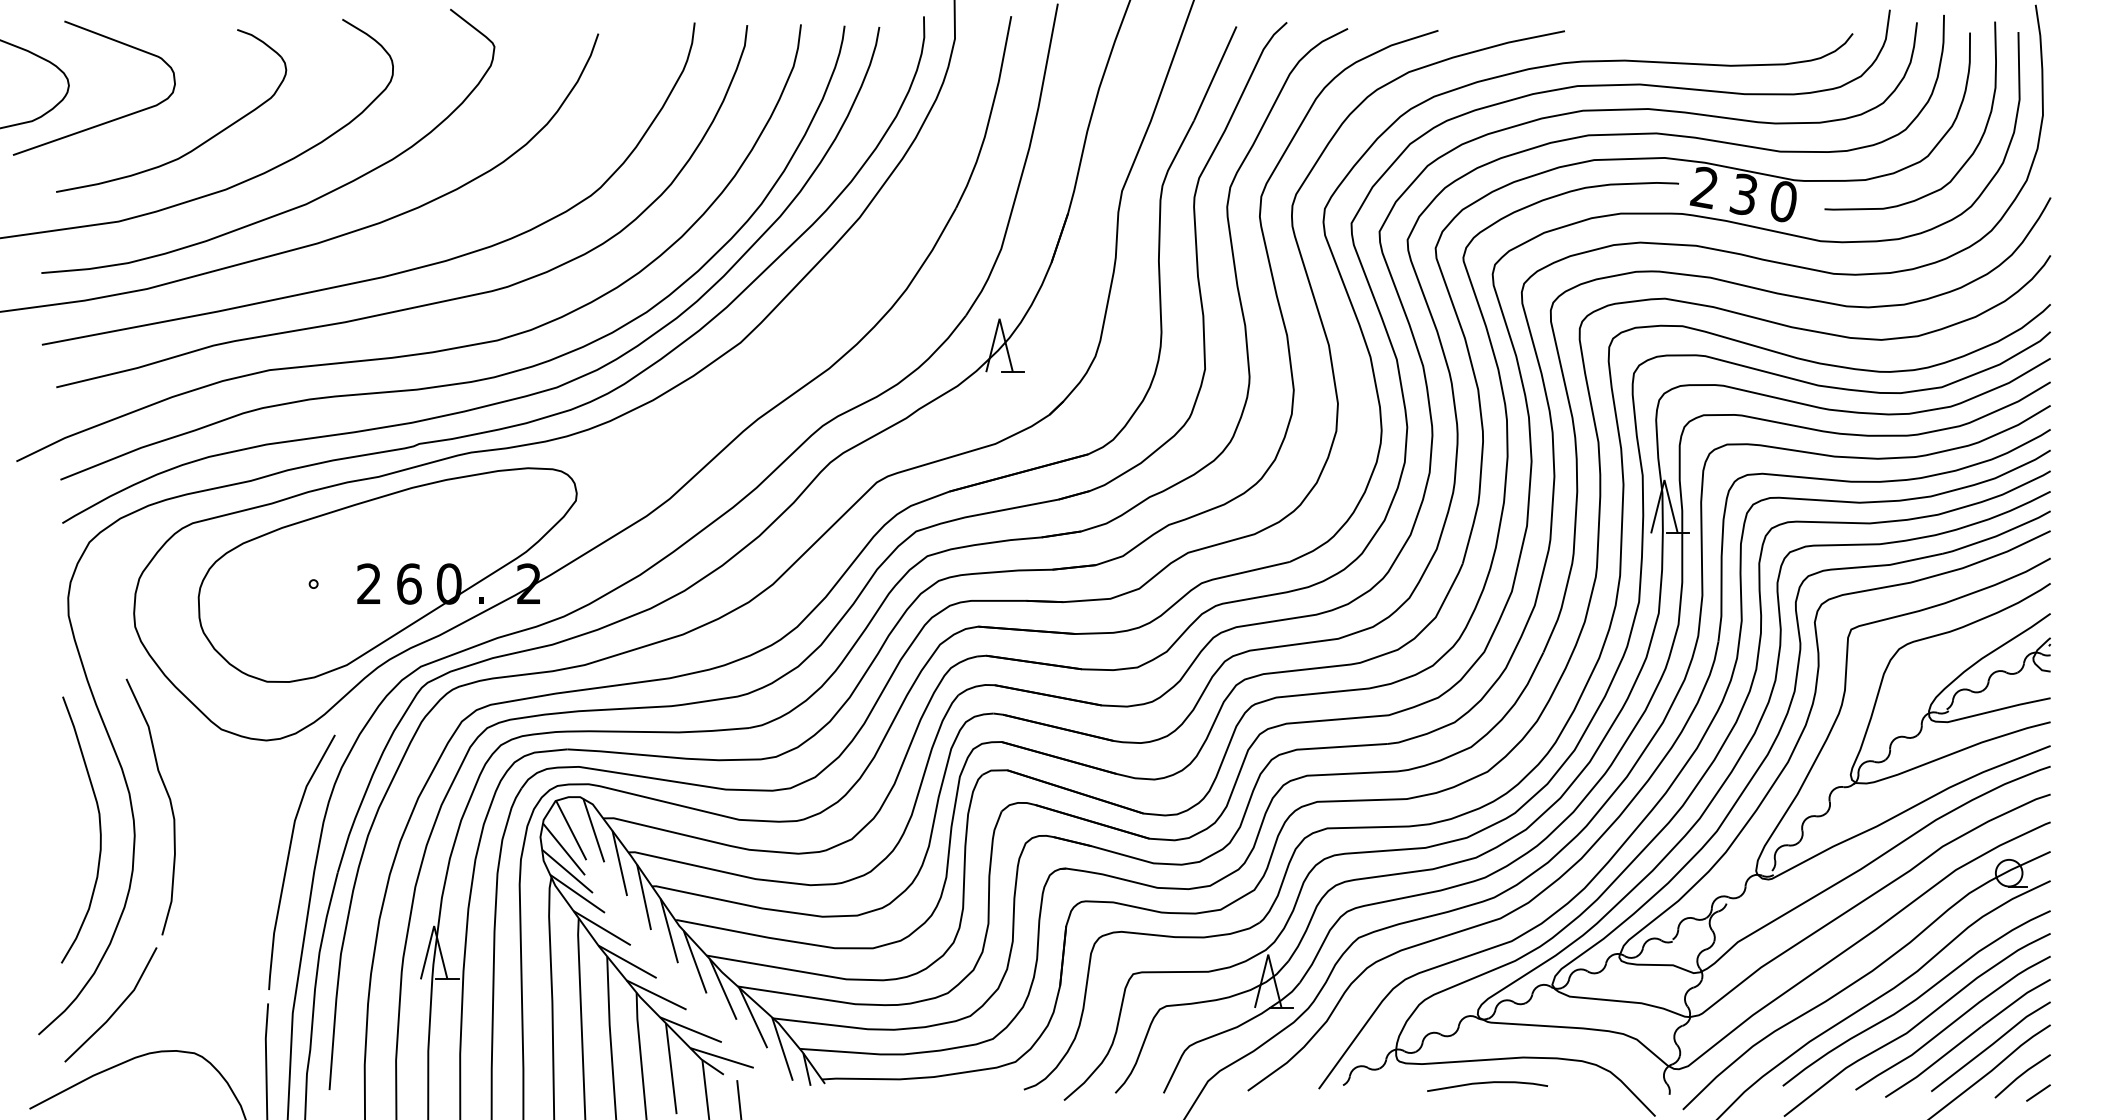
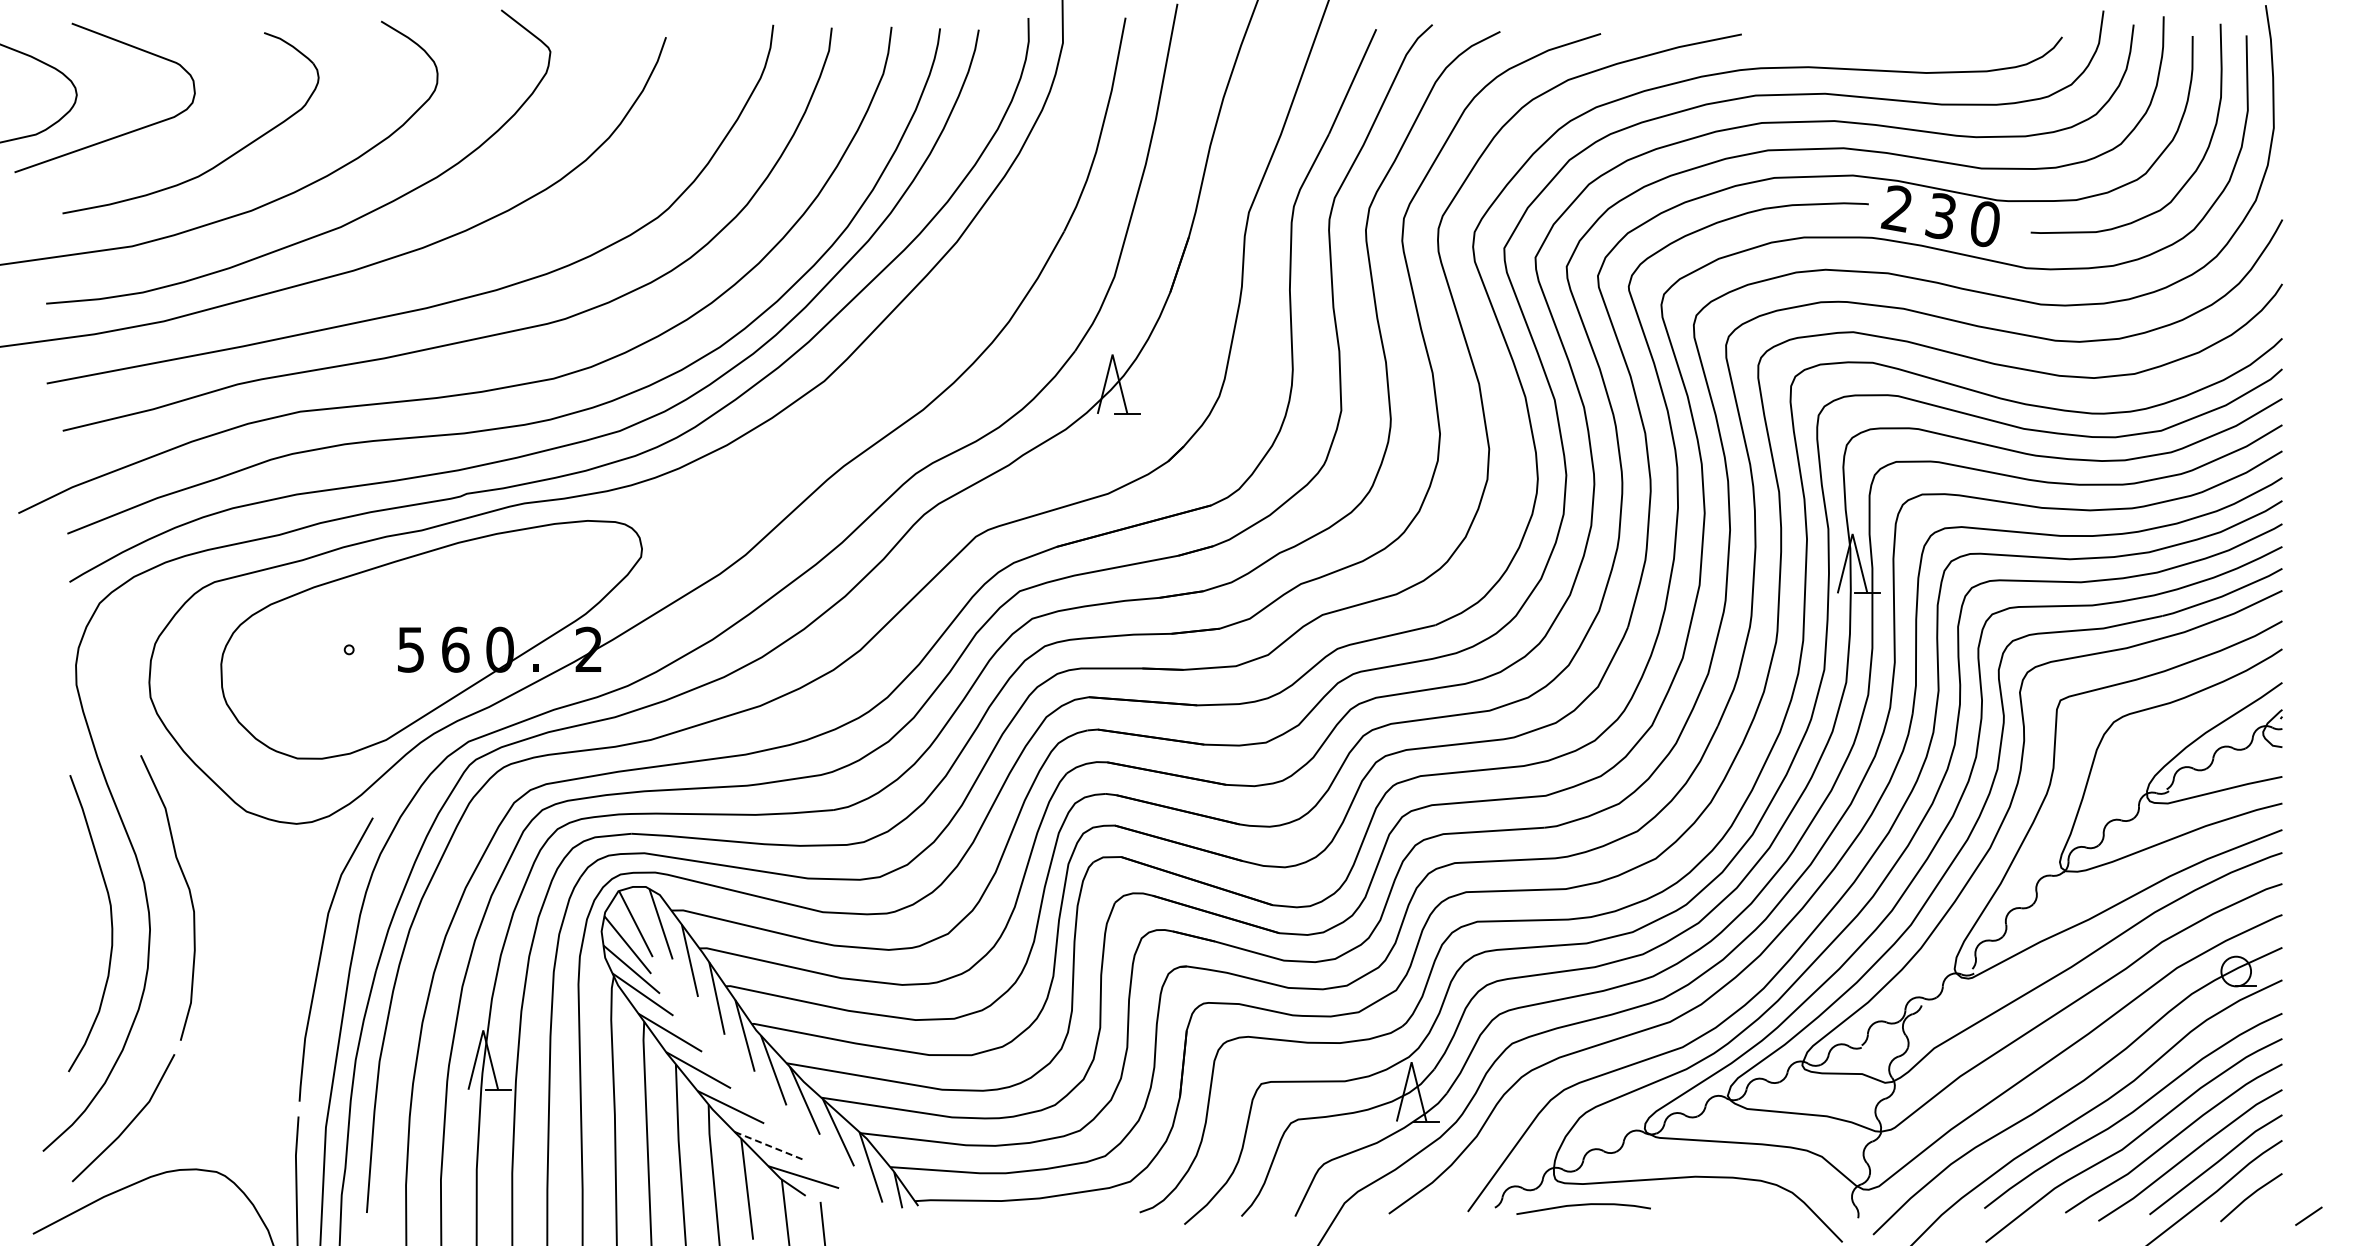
text: (368, 583) -> (410, 649), 2 -> 5
line: (691, 1030) -> (769, 1146), solid -> dashed
curve: (1487, 1083) -> (1583, 1205), moved
line: (2038, 1092) -> (2308, 1215), moved

